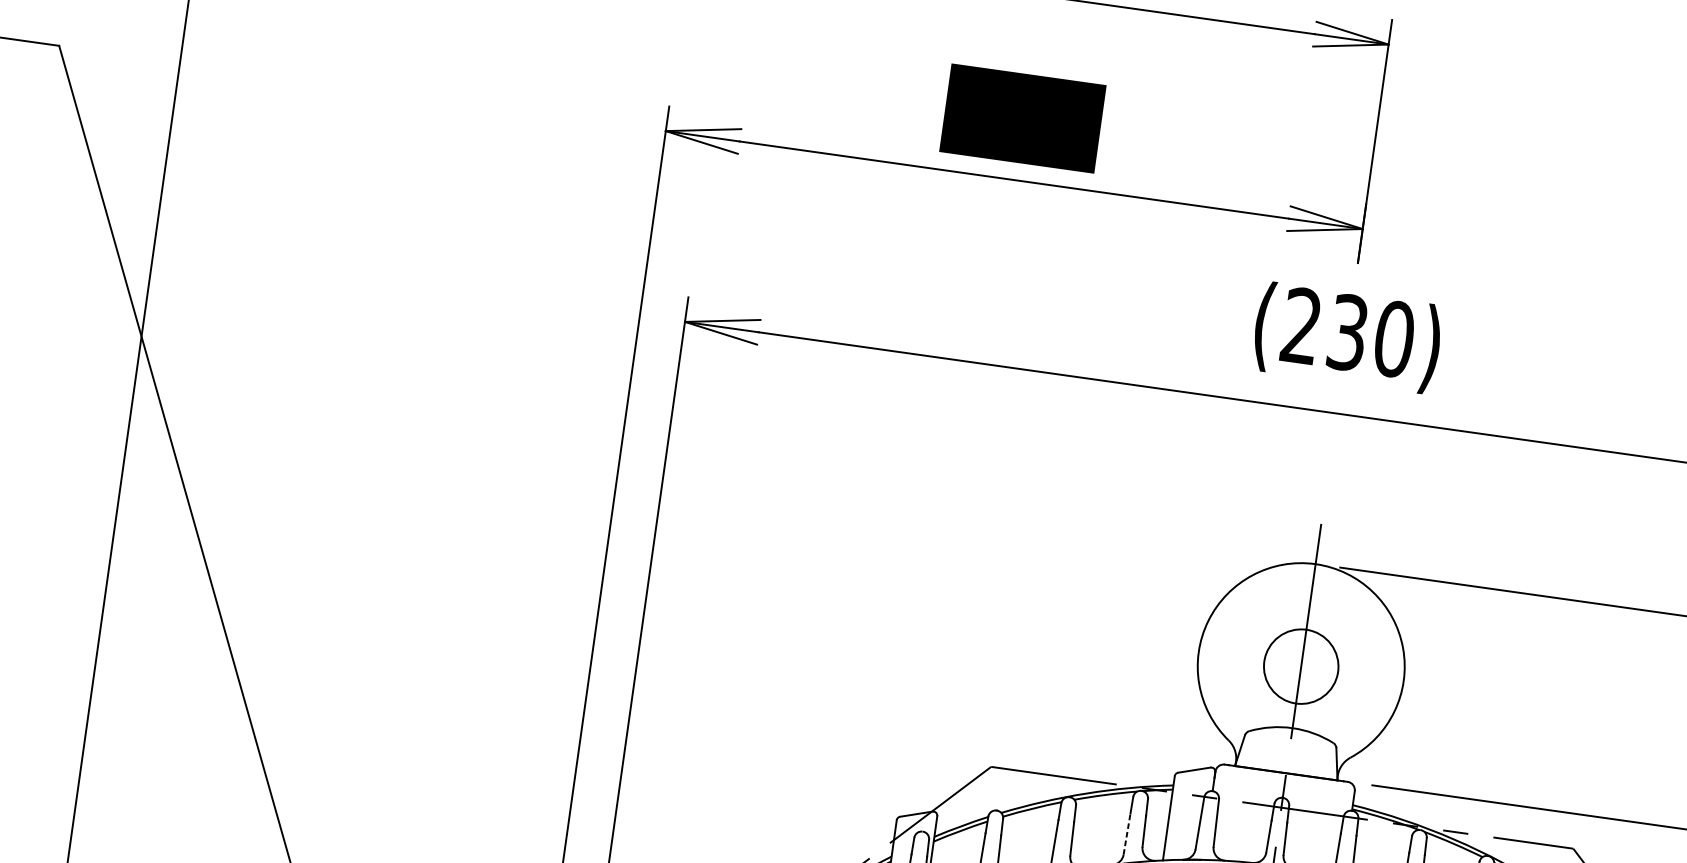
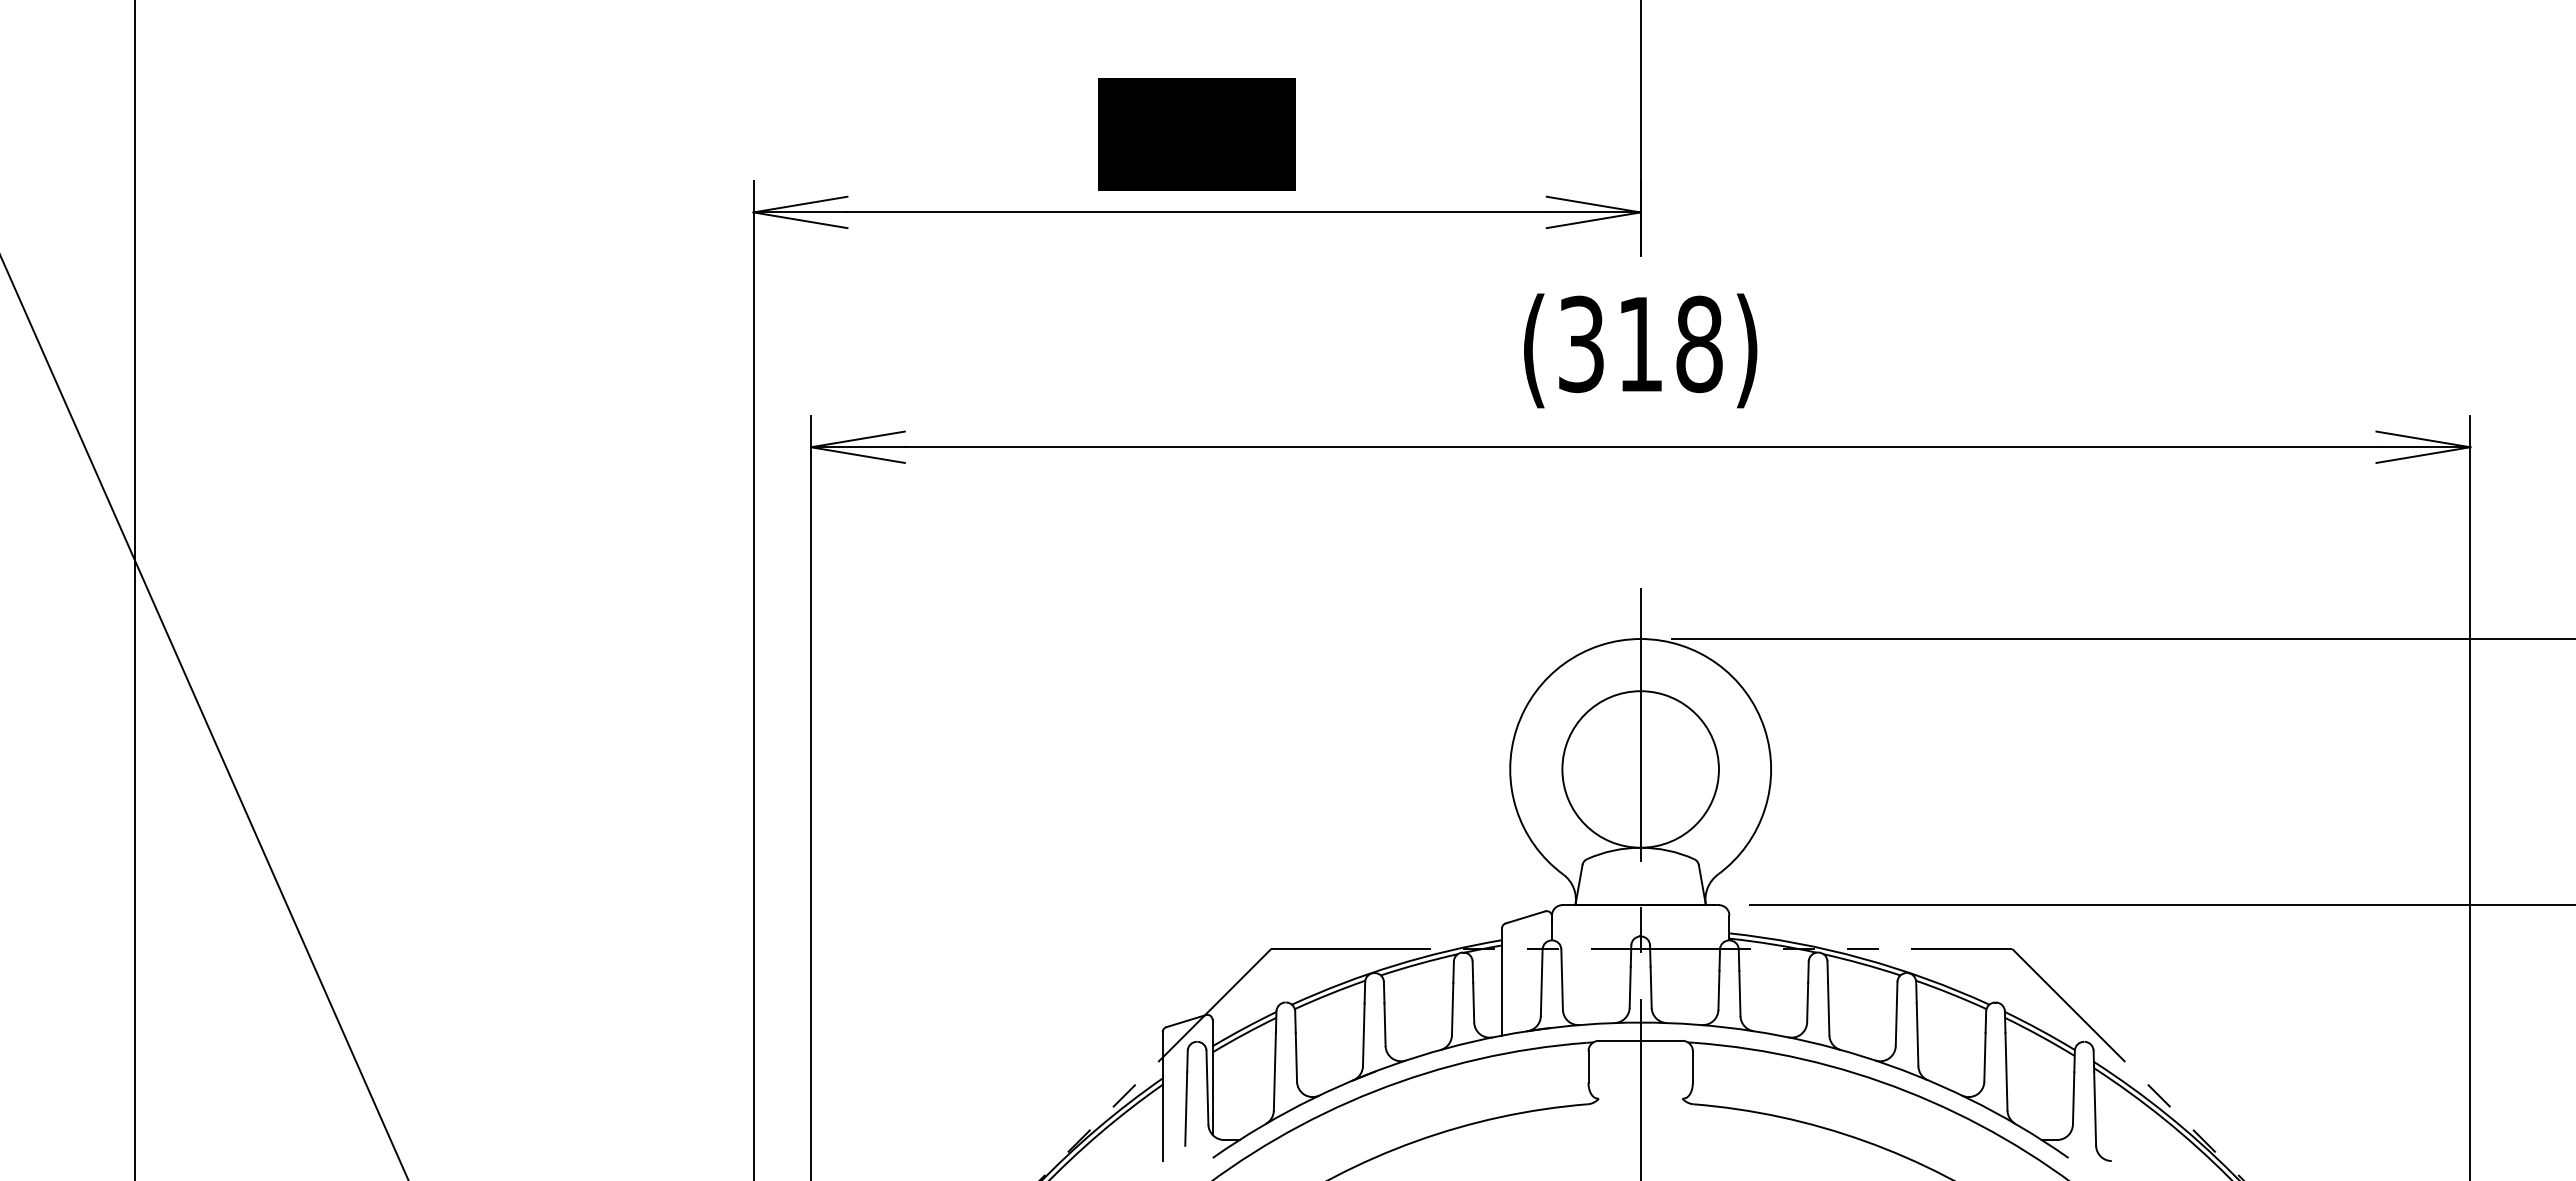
text: (1348, 332) -> (1640, 344), (230) -> (318)
circle: (1301, 666) -> (1640, 769), size x1.67
line: (1127, 833) -> (1452, 1008), dashed -> solid

